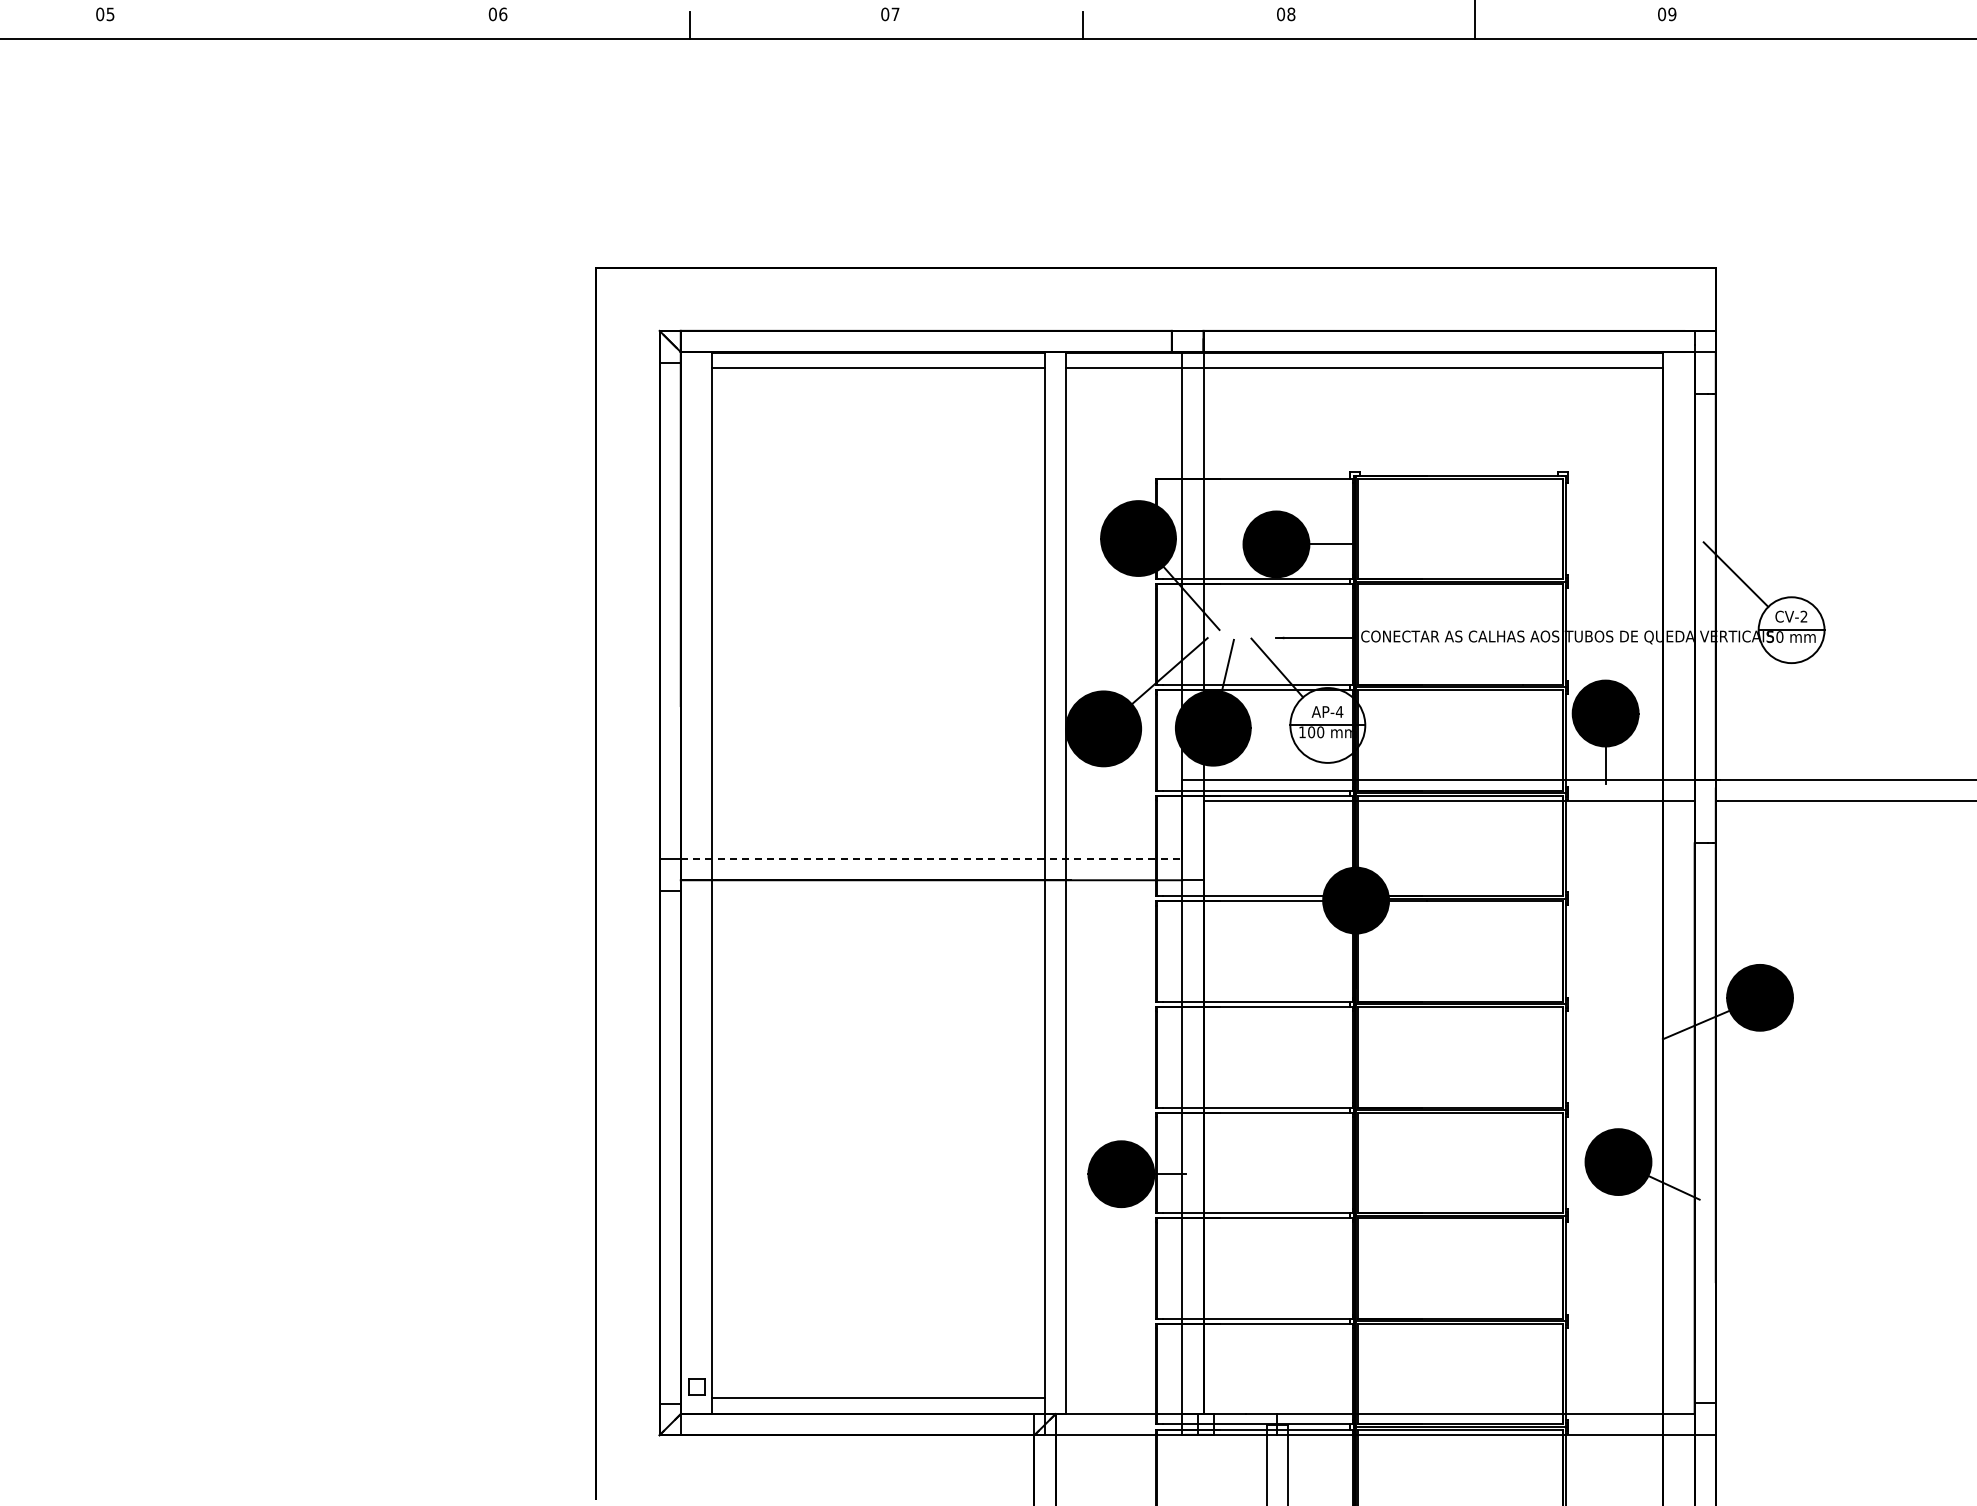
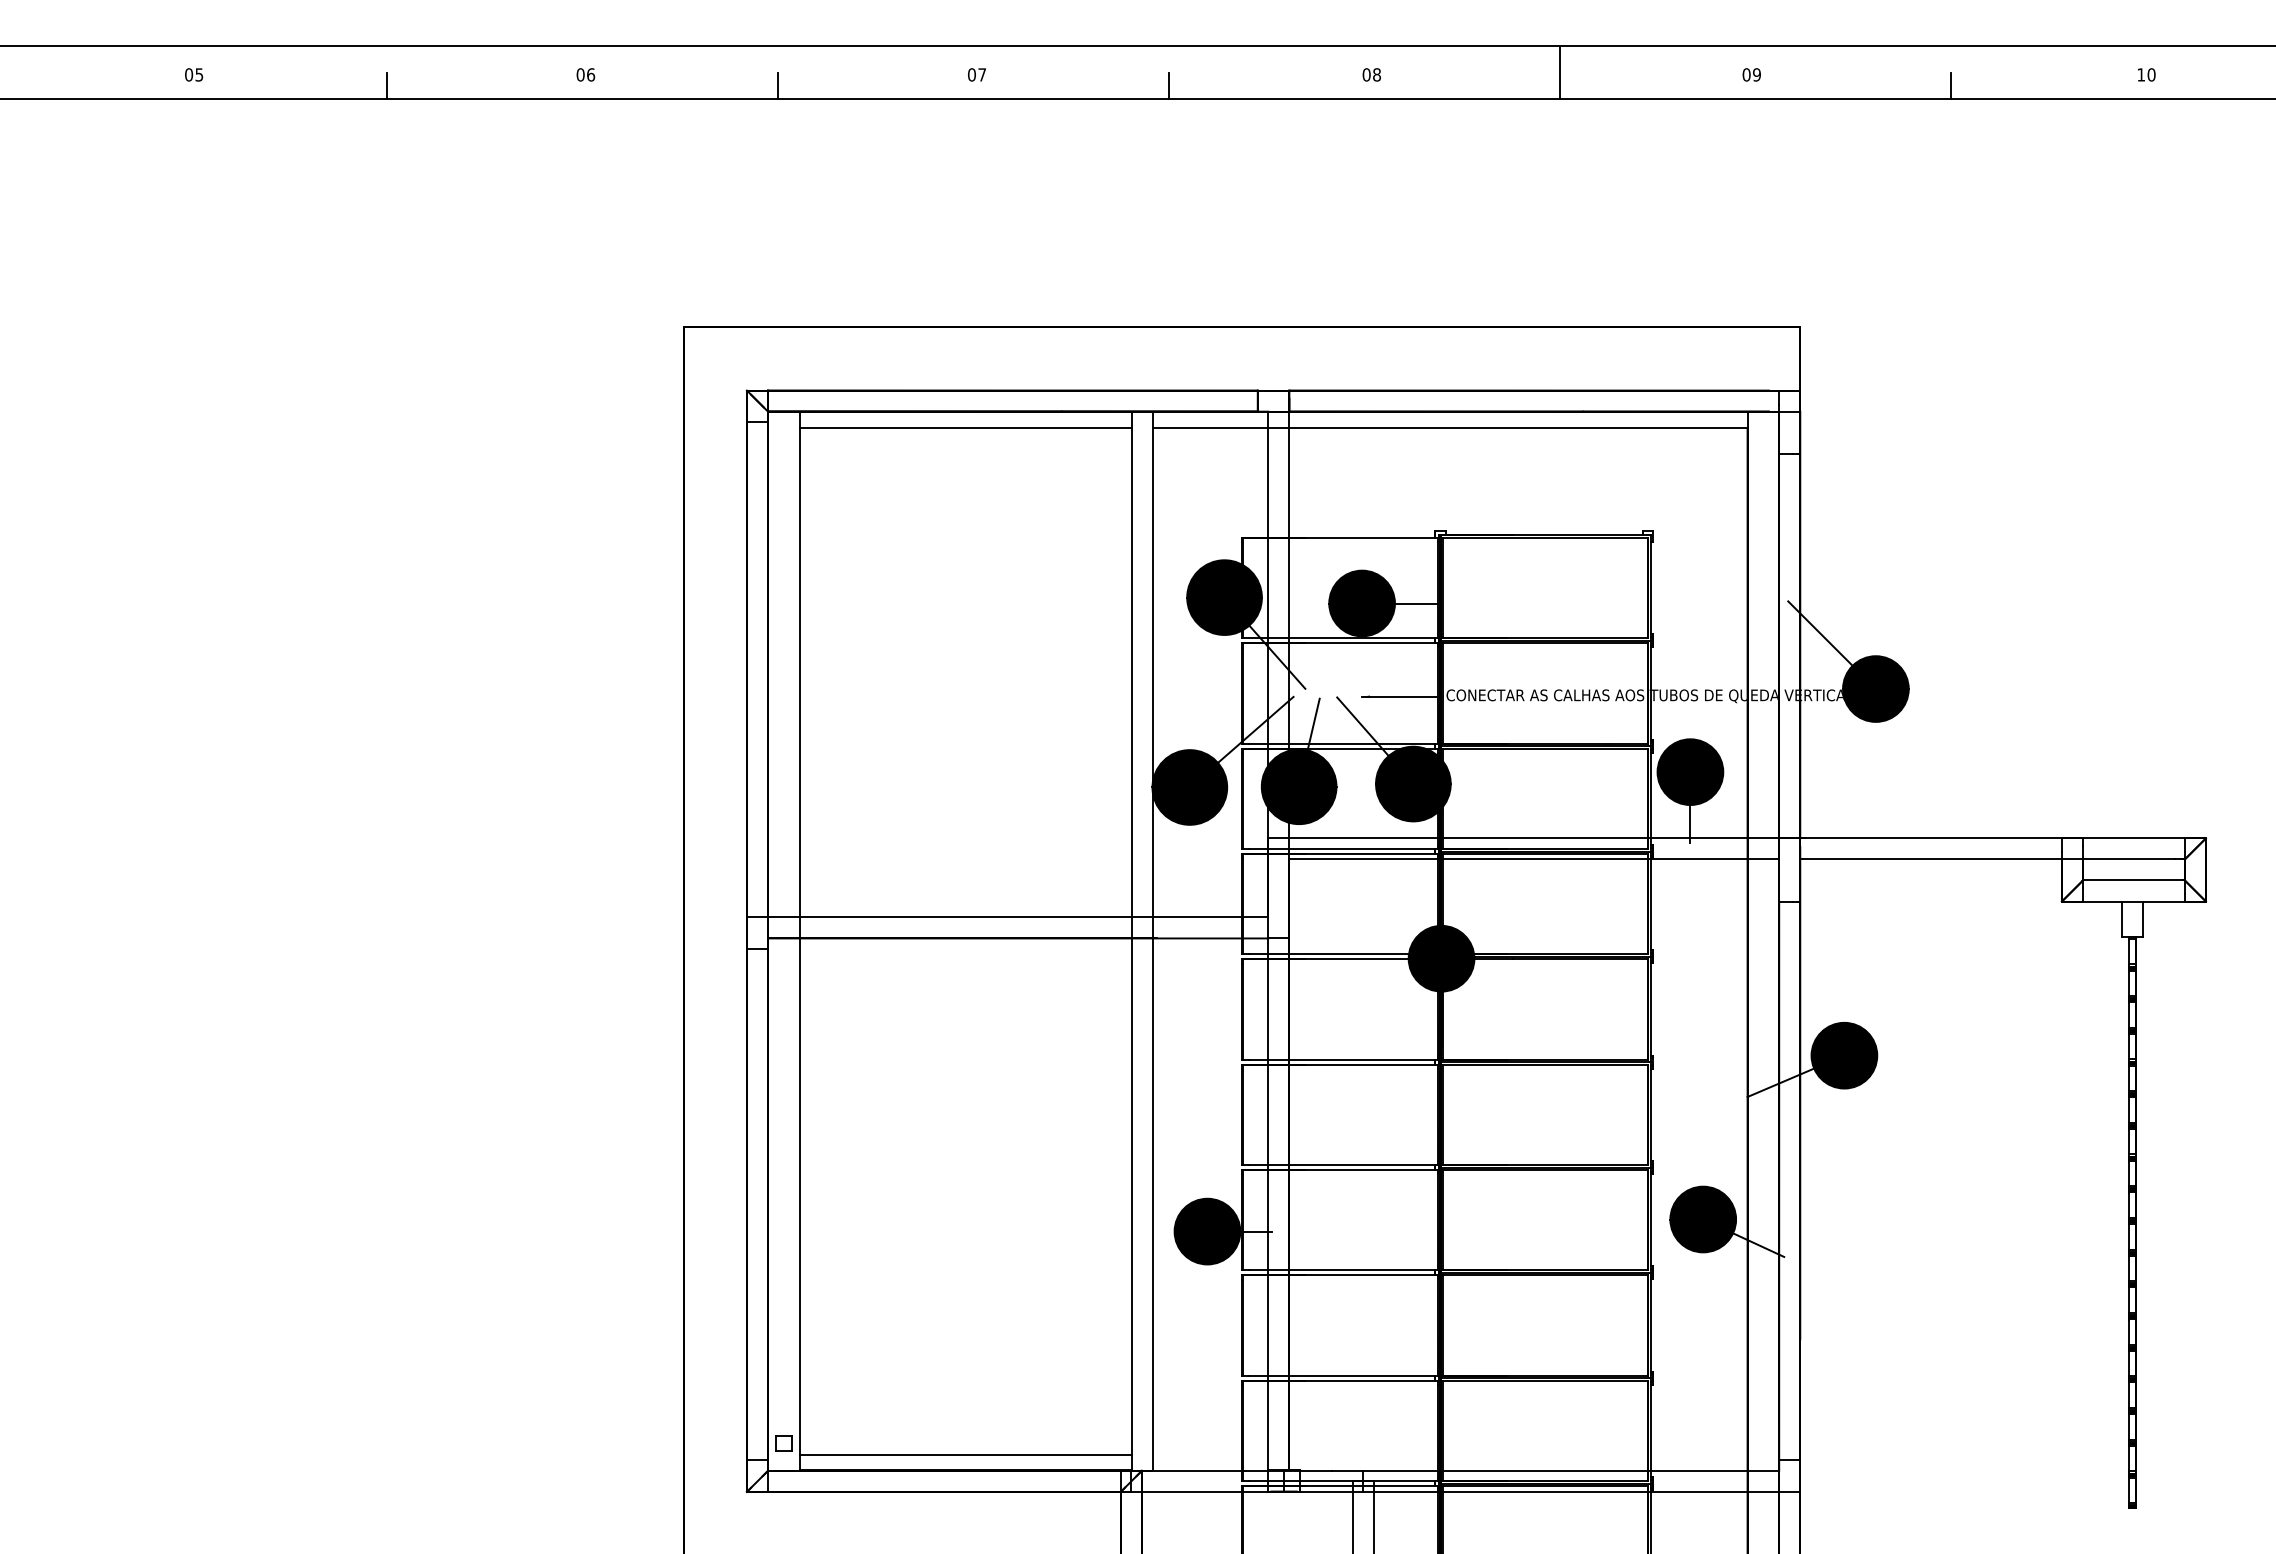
line: (298, 25) -> (386, 85), added
line: (1867, 25) -> (1951, 85), added
fill: (1791, 629) -> (1875, 688), added
fill: (1327, 724) -> (1413, 783), added
line: (931, 859) -> (1018, 917), dashed -> solid

